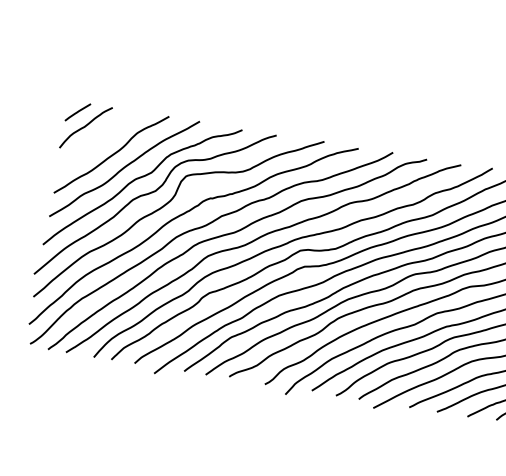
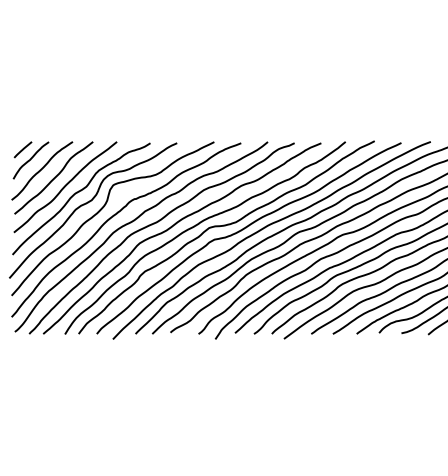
curve: (98, 141) -> (42, 169), added

